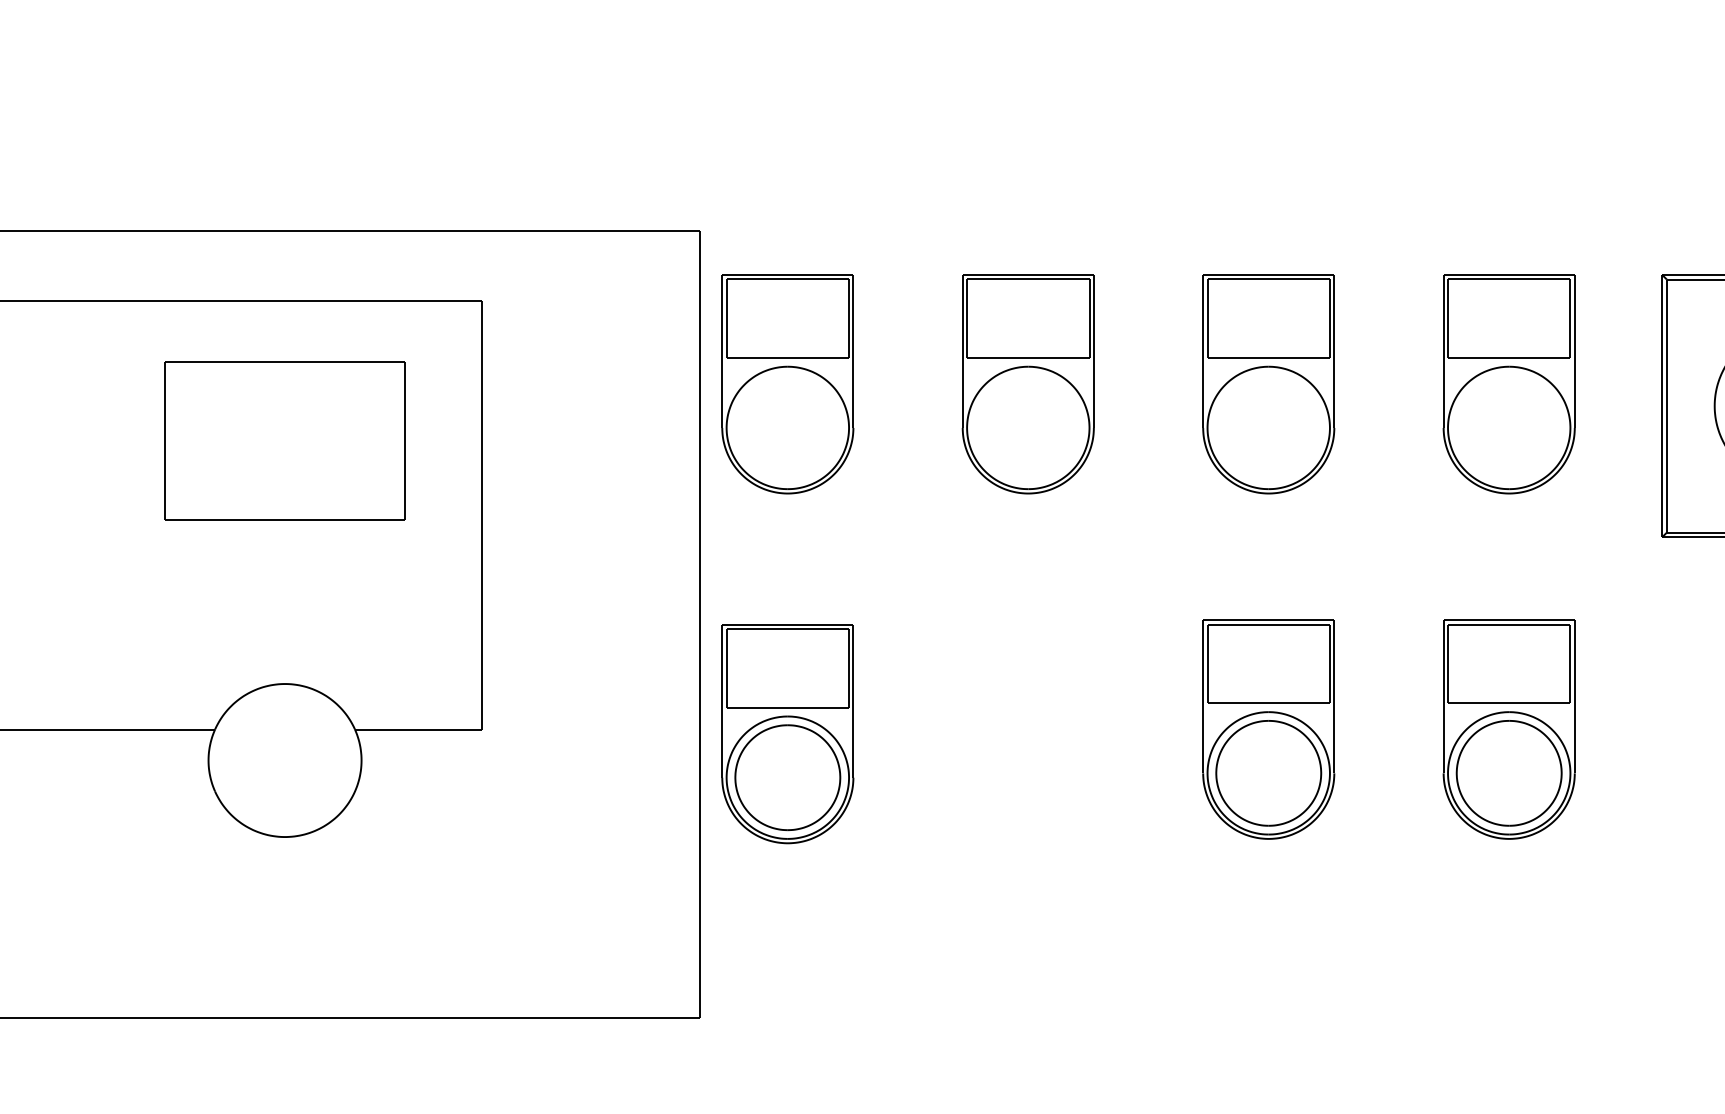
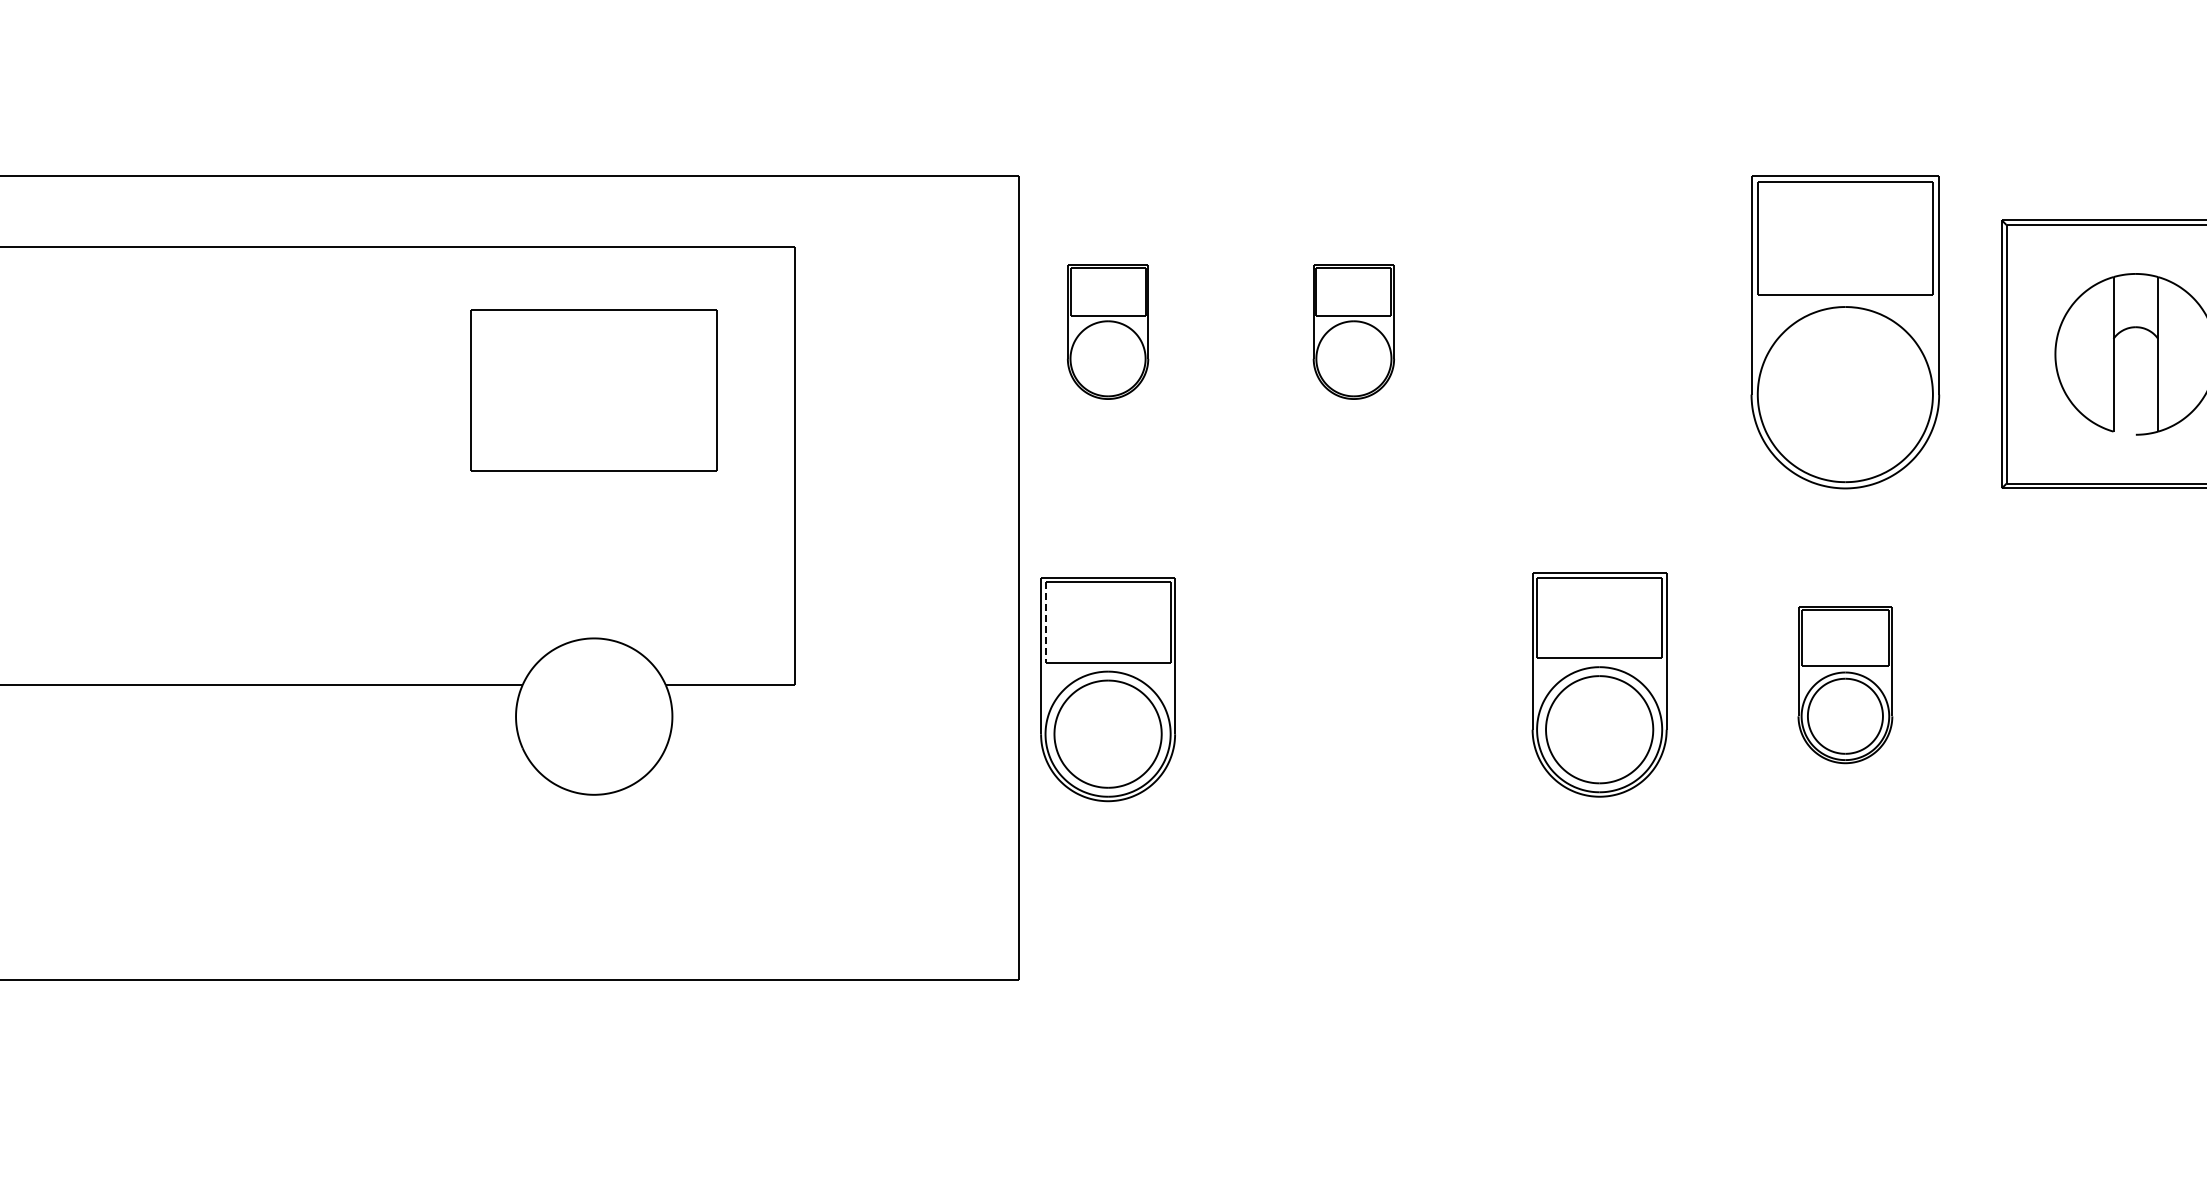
part: (787, 383) -> (1107, 331), size x0.6
part: (1027, 383) -> (1353, 331), size x0.6
part: (1268, 383) -> (1599, 331), removed
part: (1509, 383) -> (1845, 331), size x1.4
line: (726, 668) -> (1045, 622), solid -> dashed
part: (1509, 729) -> (1845, 684), size x0.7

